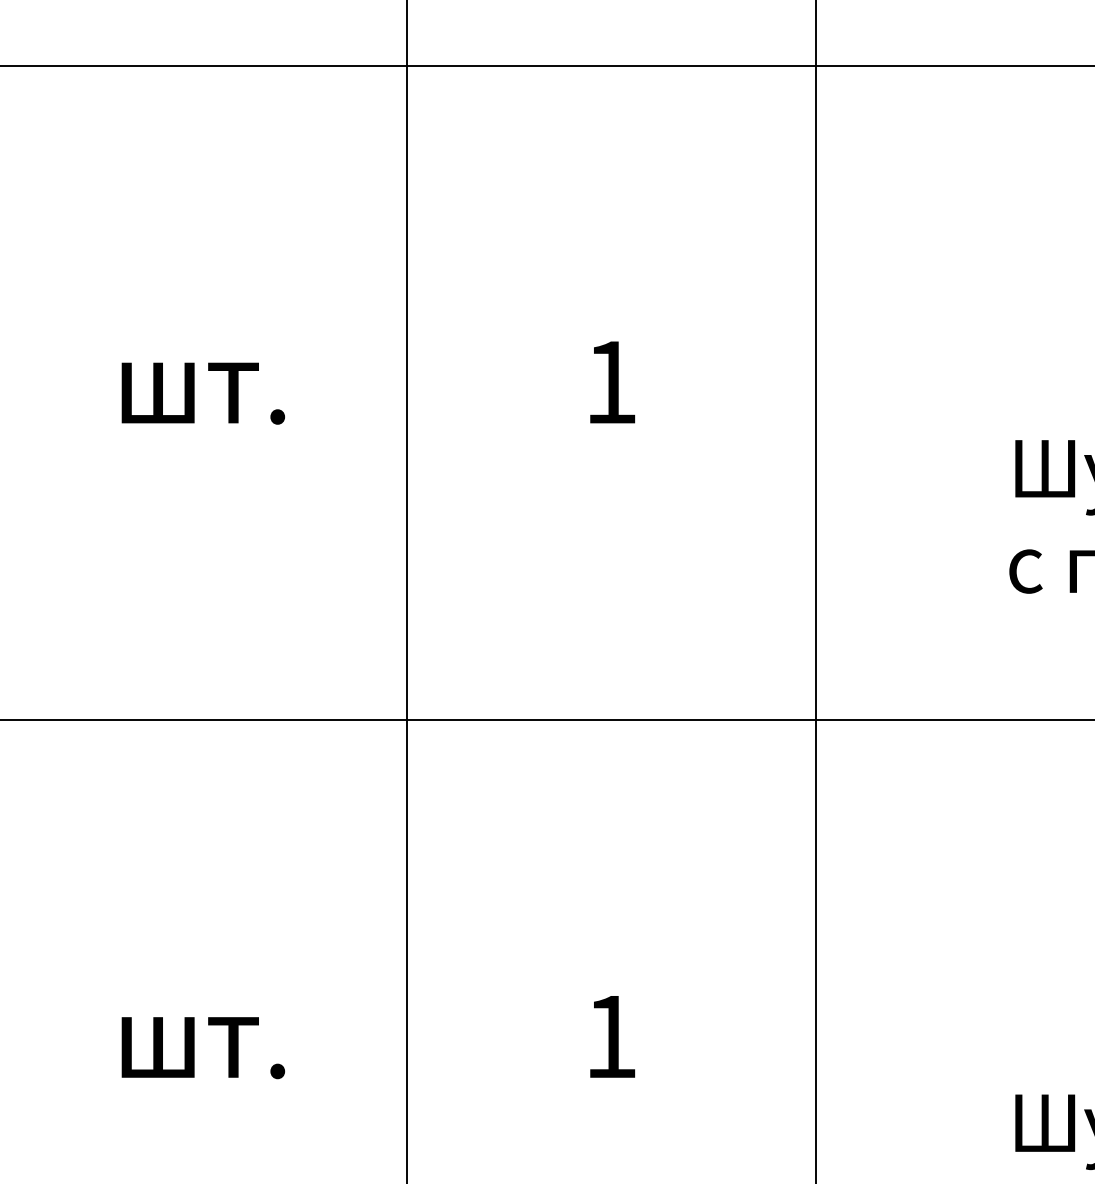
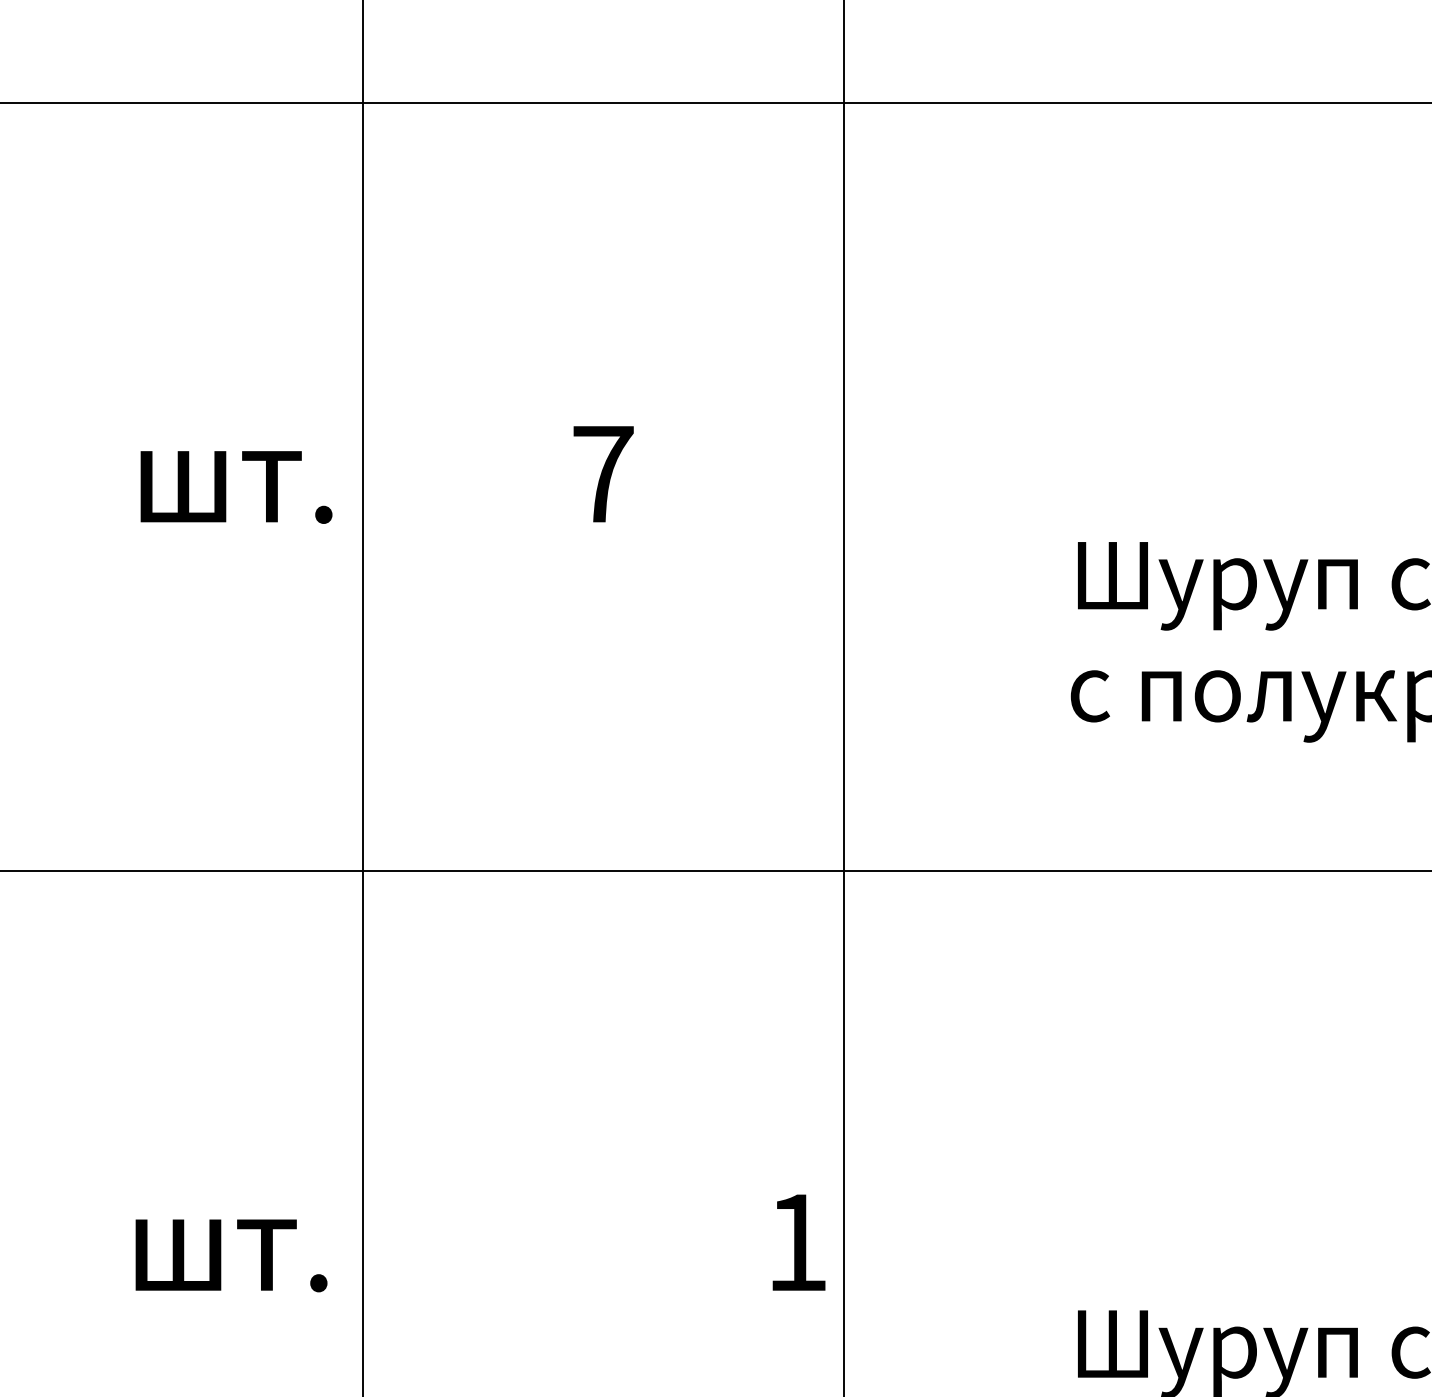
text: (611, 382) -> (603, 474), 1 -> 7
text: (203, 393) -> (236, 487), moved
text: (612, 1036) -> (798, 1242), moved
text: (203, 1047) -> (231, 1255), moved

